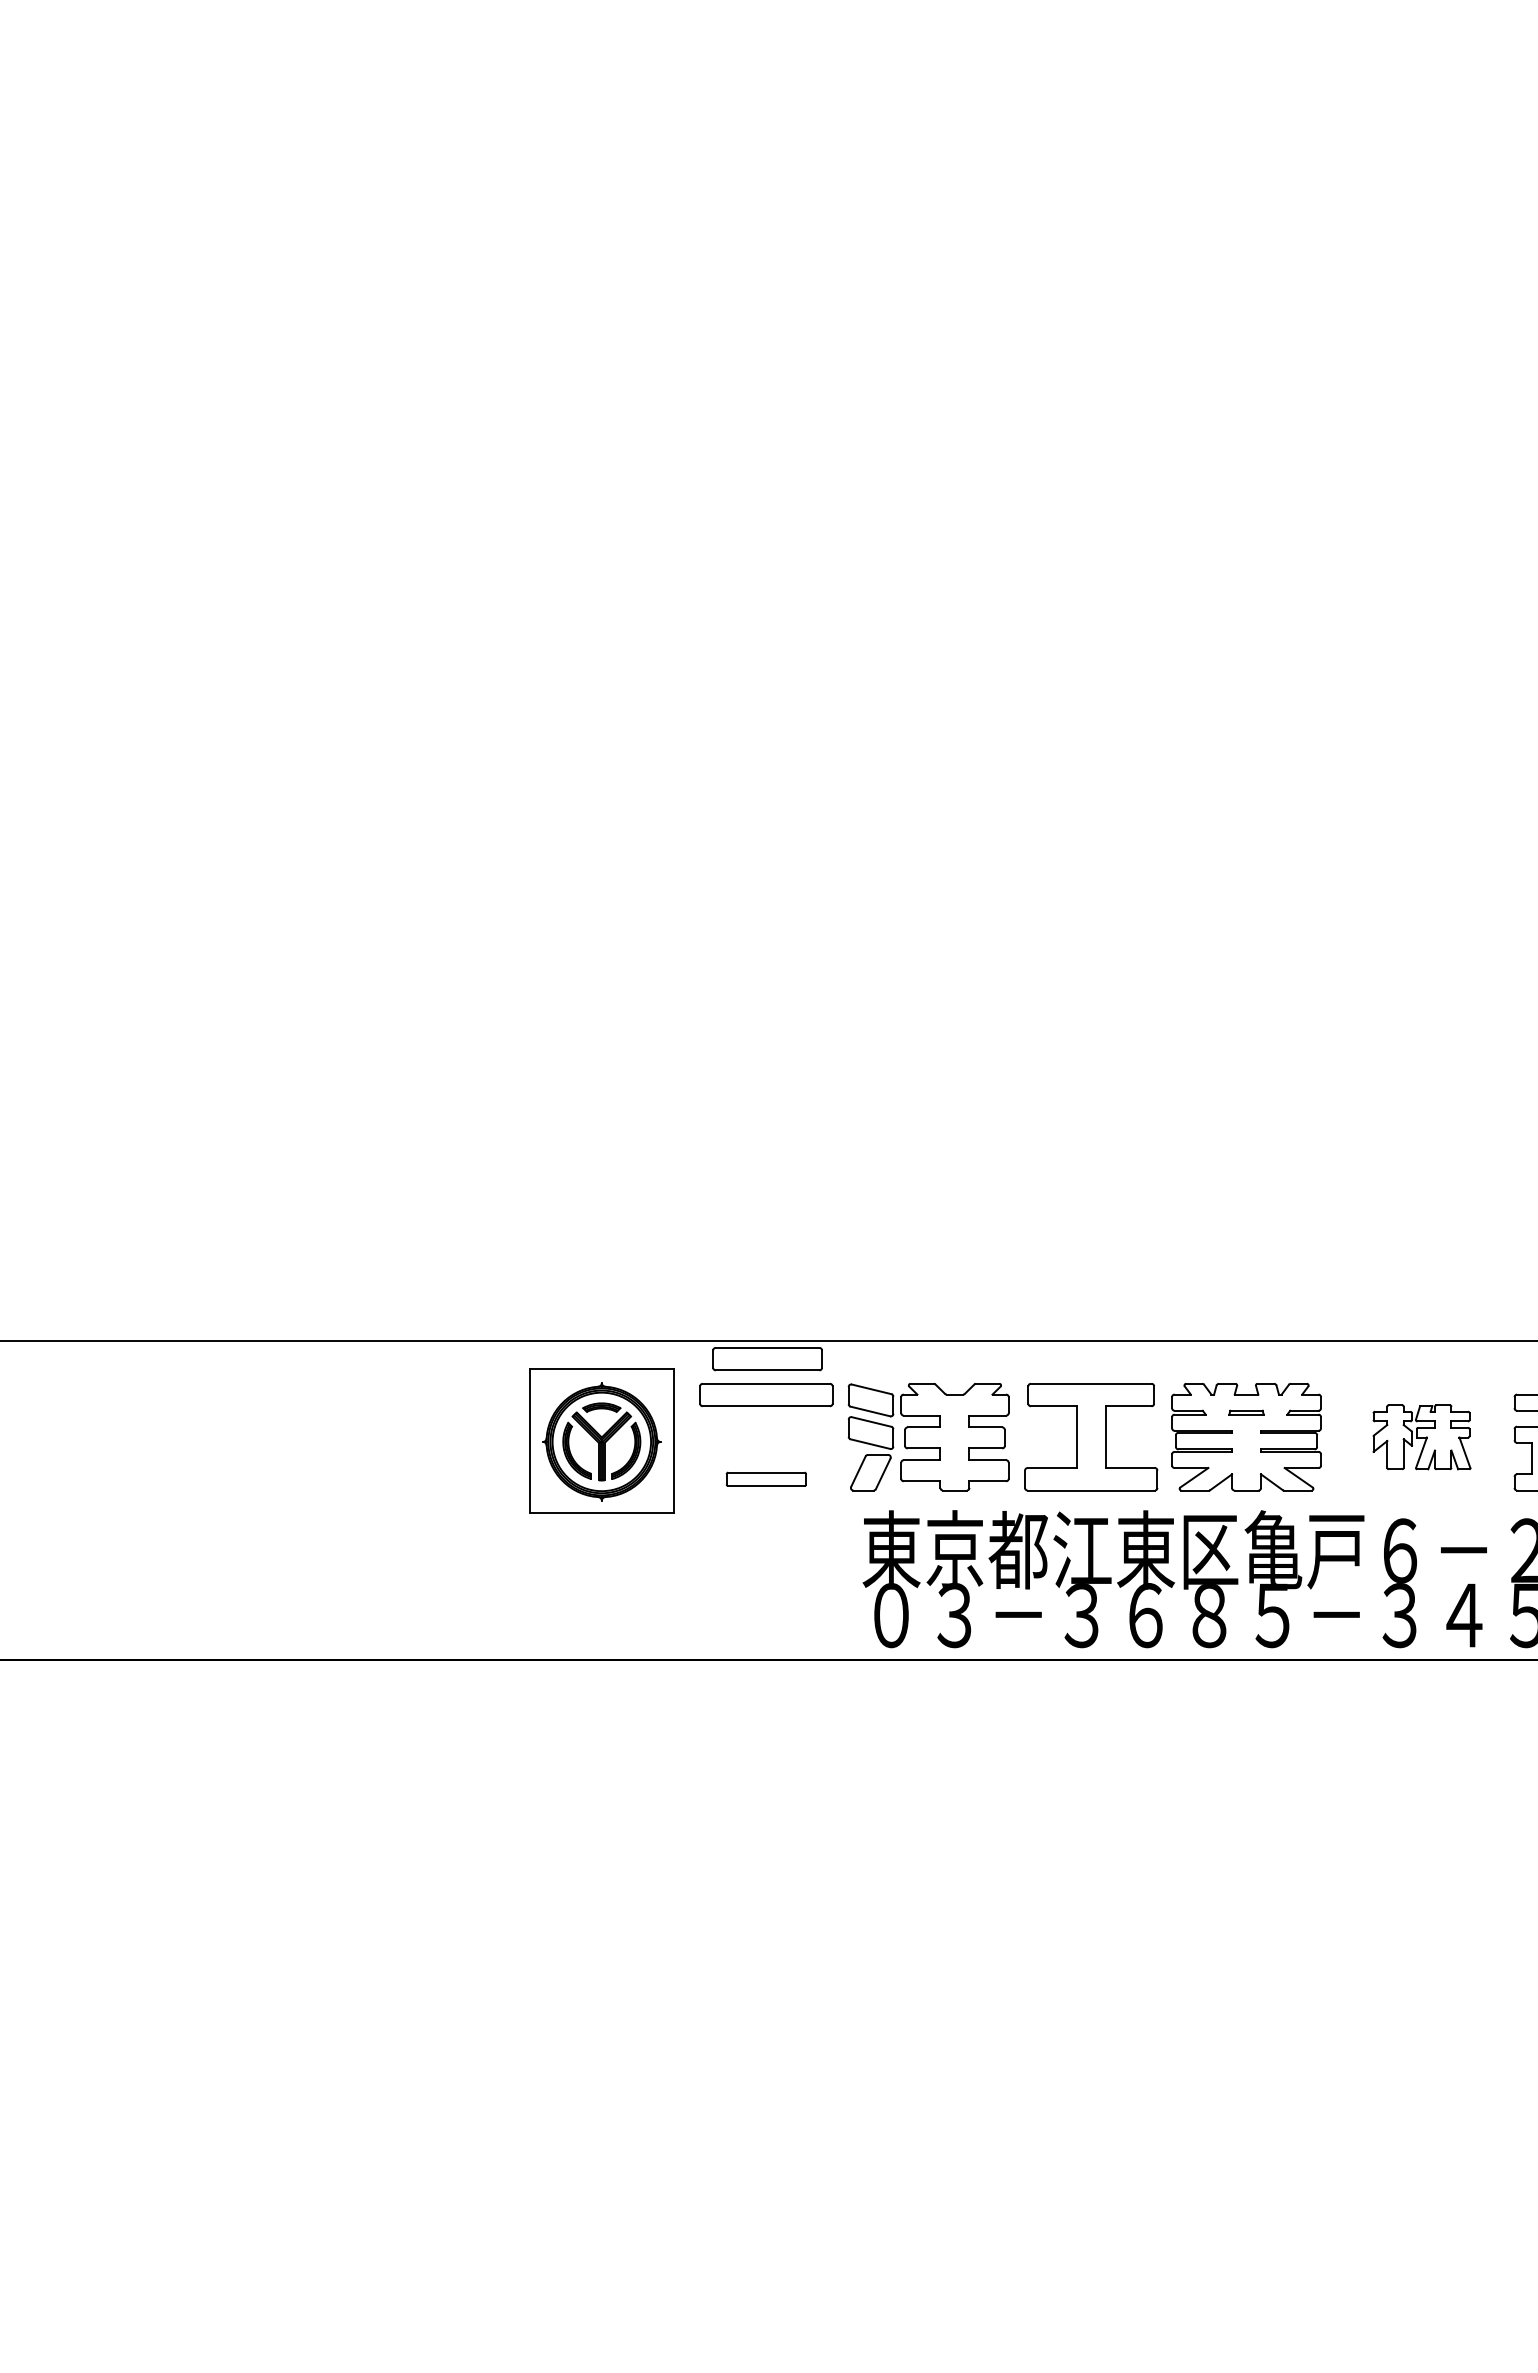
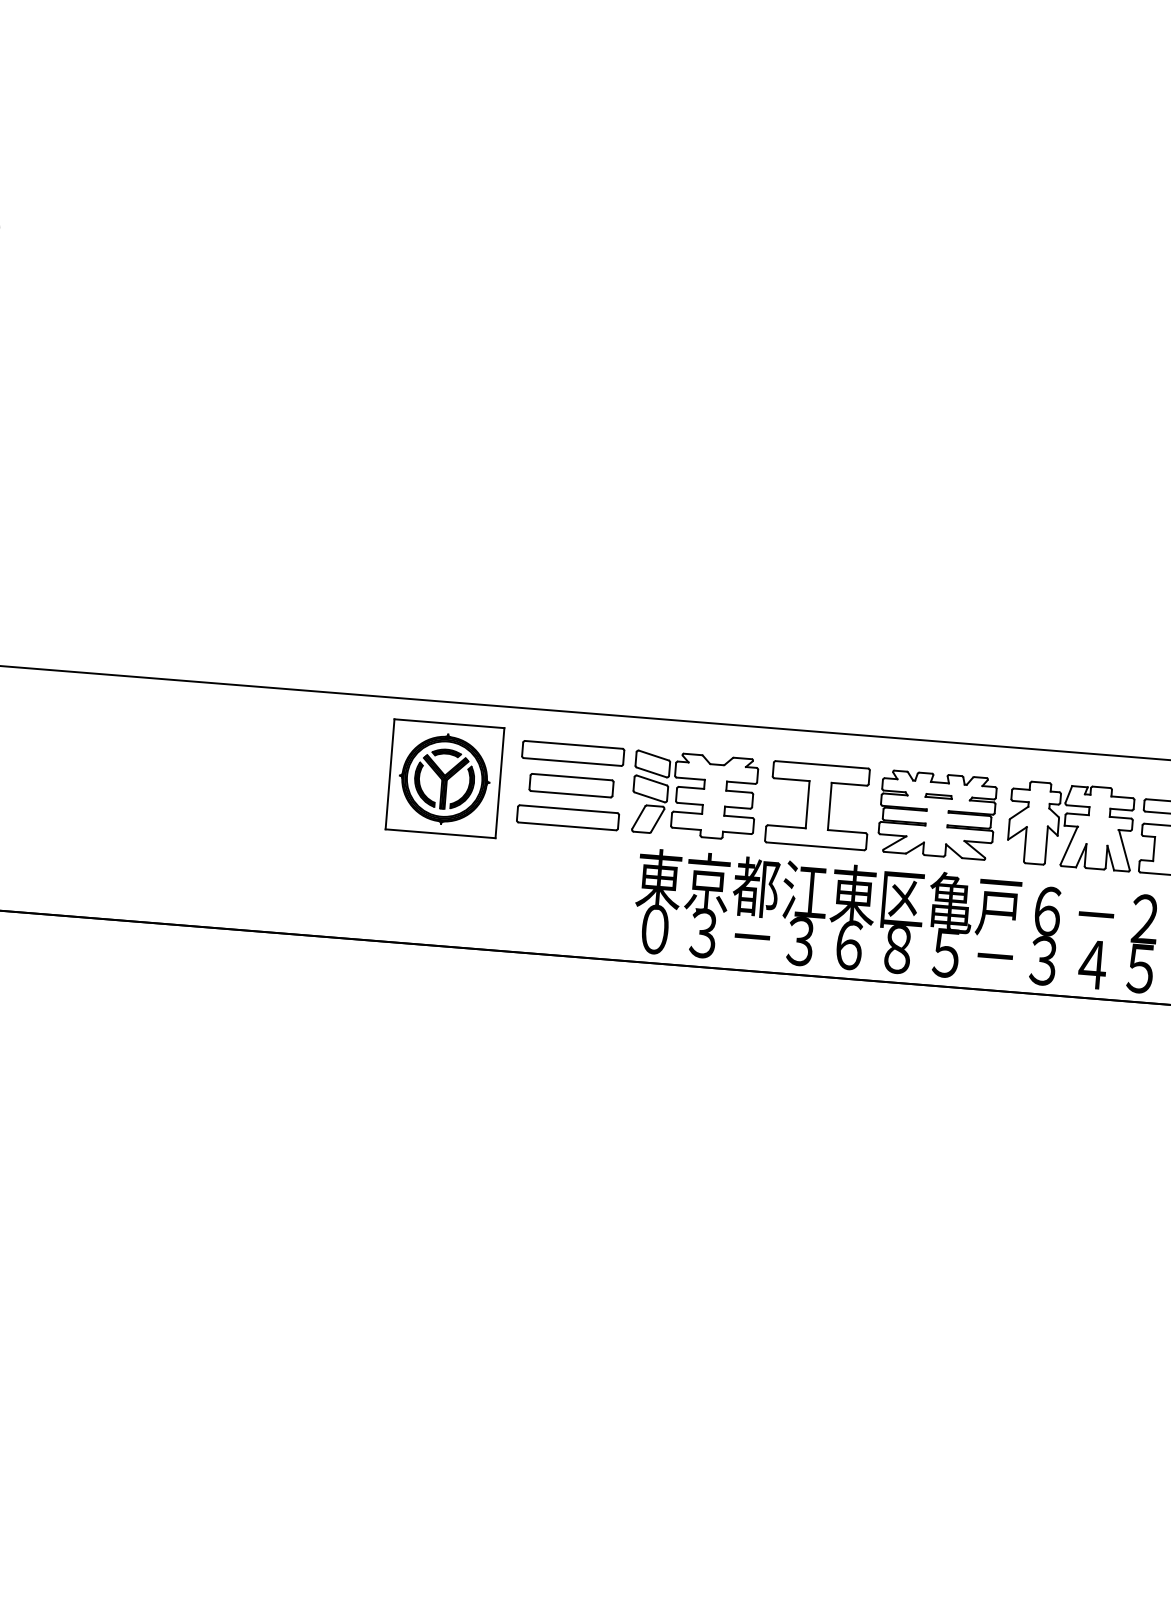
part: (767, 1359) -> (571, 785), moved
part: (1421, 1437) -> (1070, 826), size x1.67
part: (766, 1479) -> (568, 817), size x1.67

